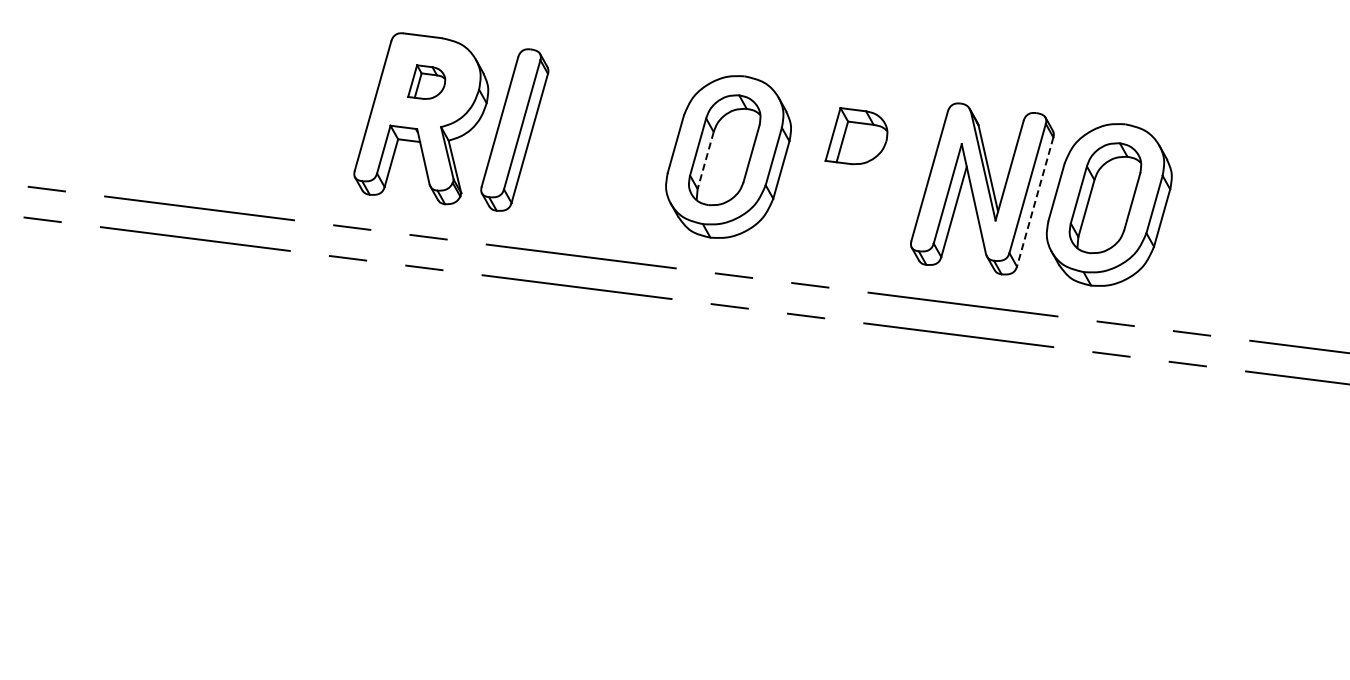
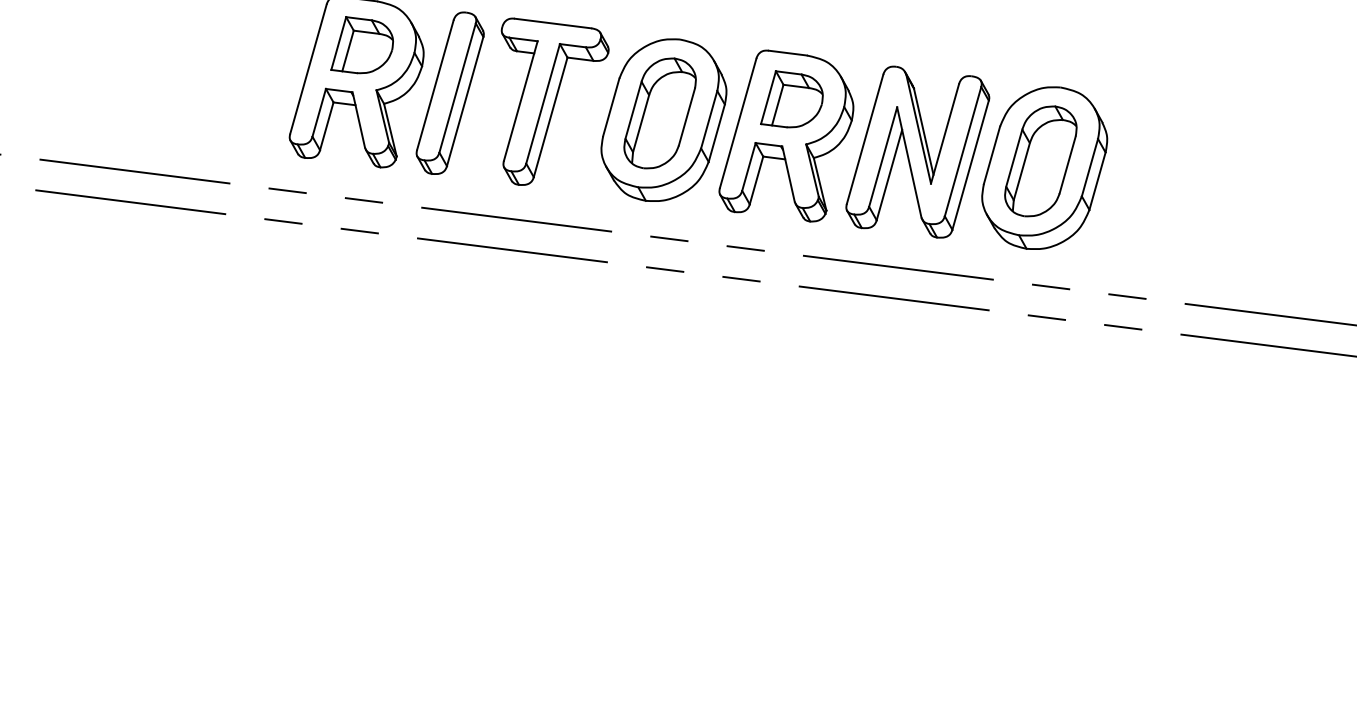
part: (426, 82) -> (361, 45), size x1.67
part: (619, 138) -> (554, 101), added
line: (706, 160) -> (641, 123), dashed -> solid
part: (851, 172) -> (786, 135), added
line: (1035, 202) -> (970, 165), dashed -> solid

